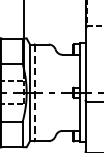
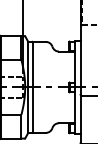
line: (34, 92) -> (32, 87), dashed -> solid

